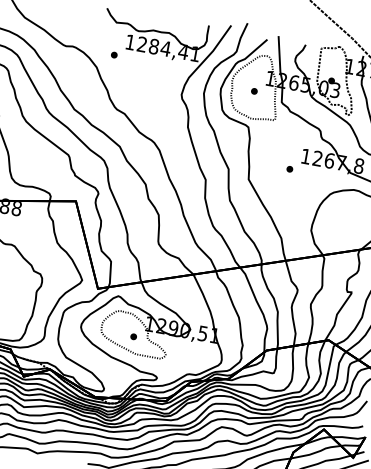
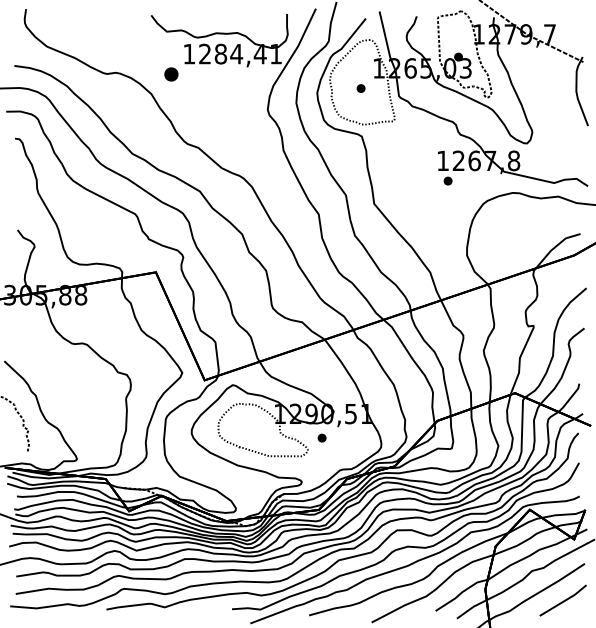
part: (114, 54) -> (171, 73), size x1.6
part: (289, 168) -> (447, 180), moved
part: (133, 336) -> (321, 437), moved

